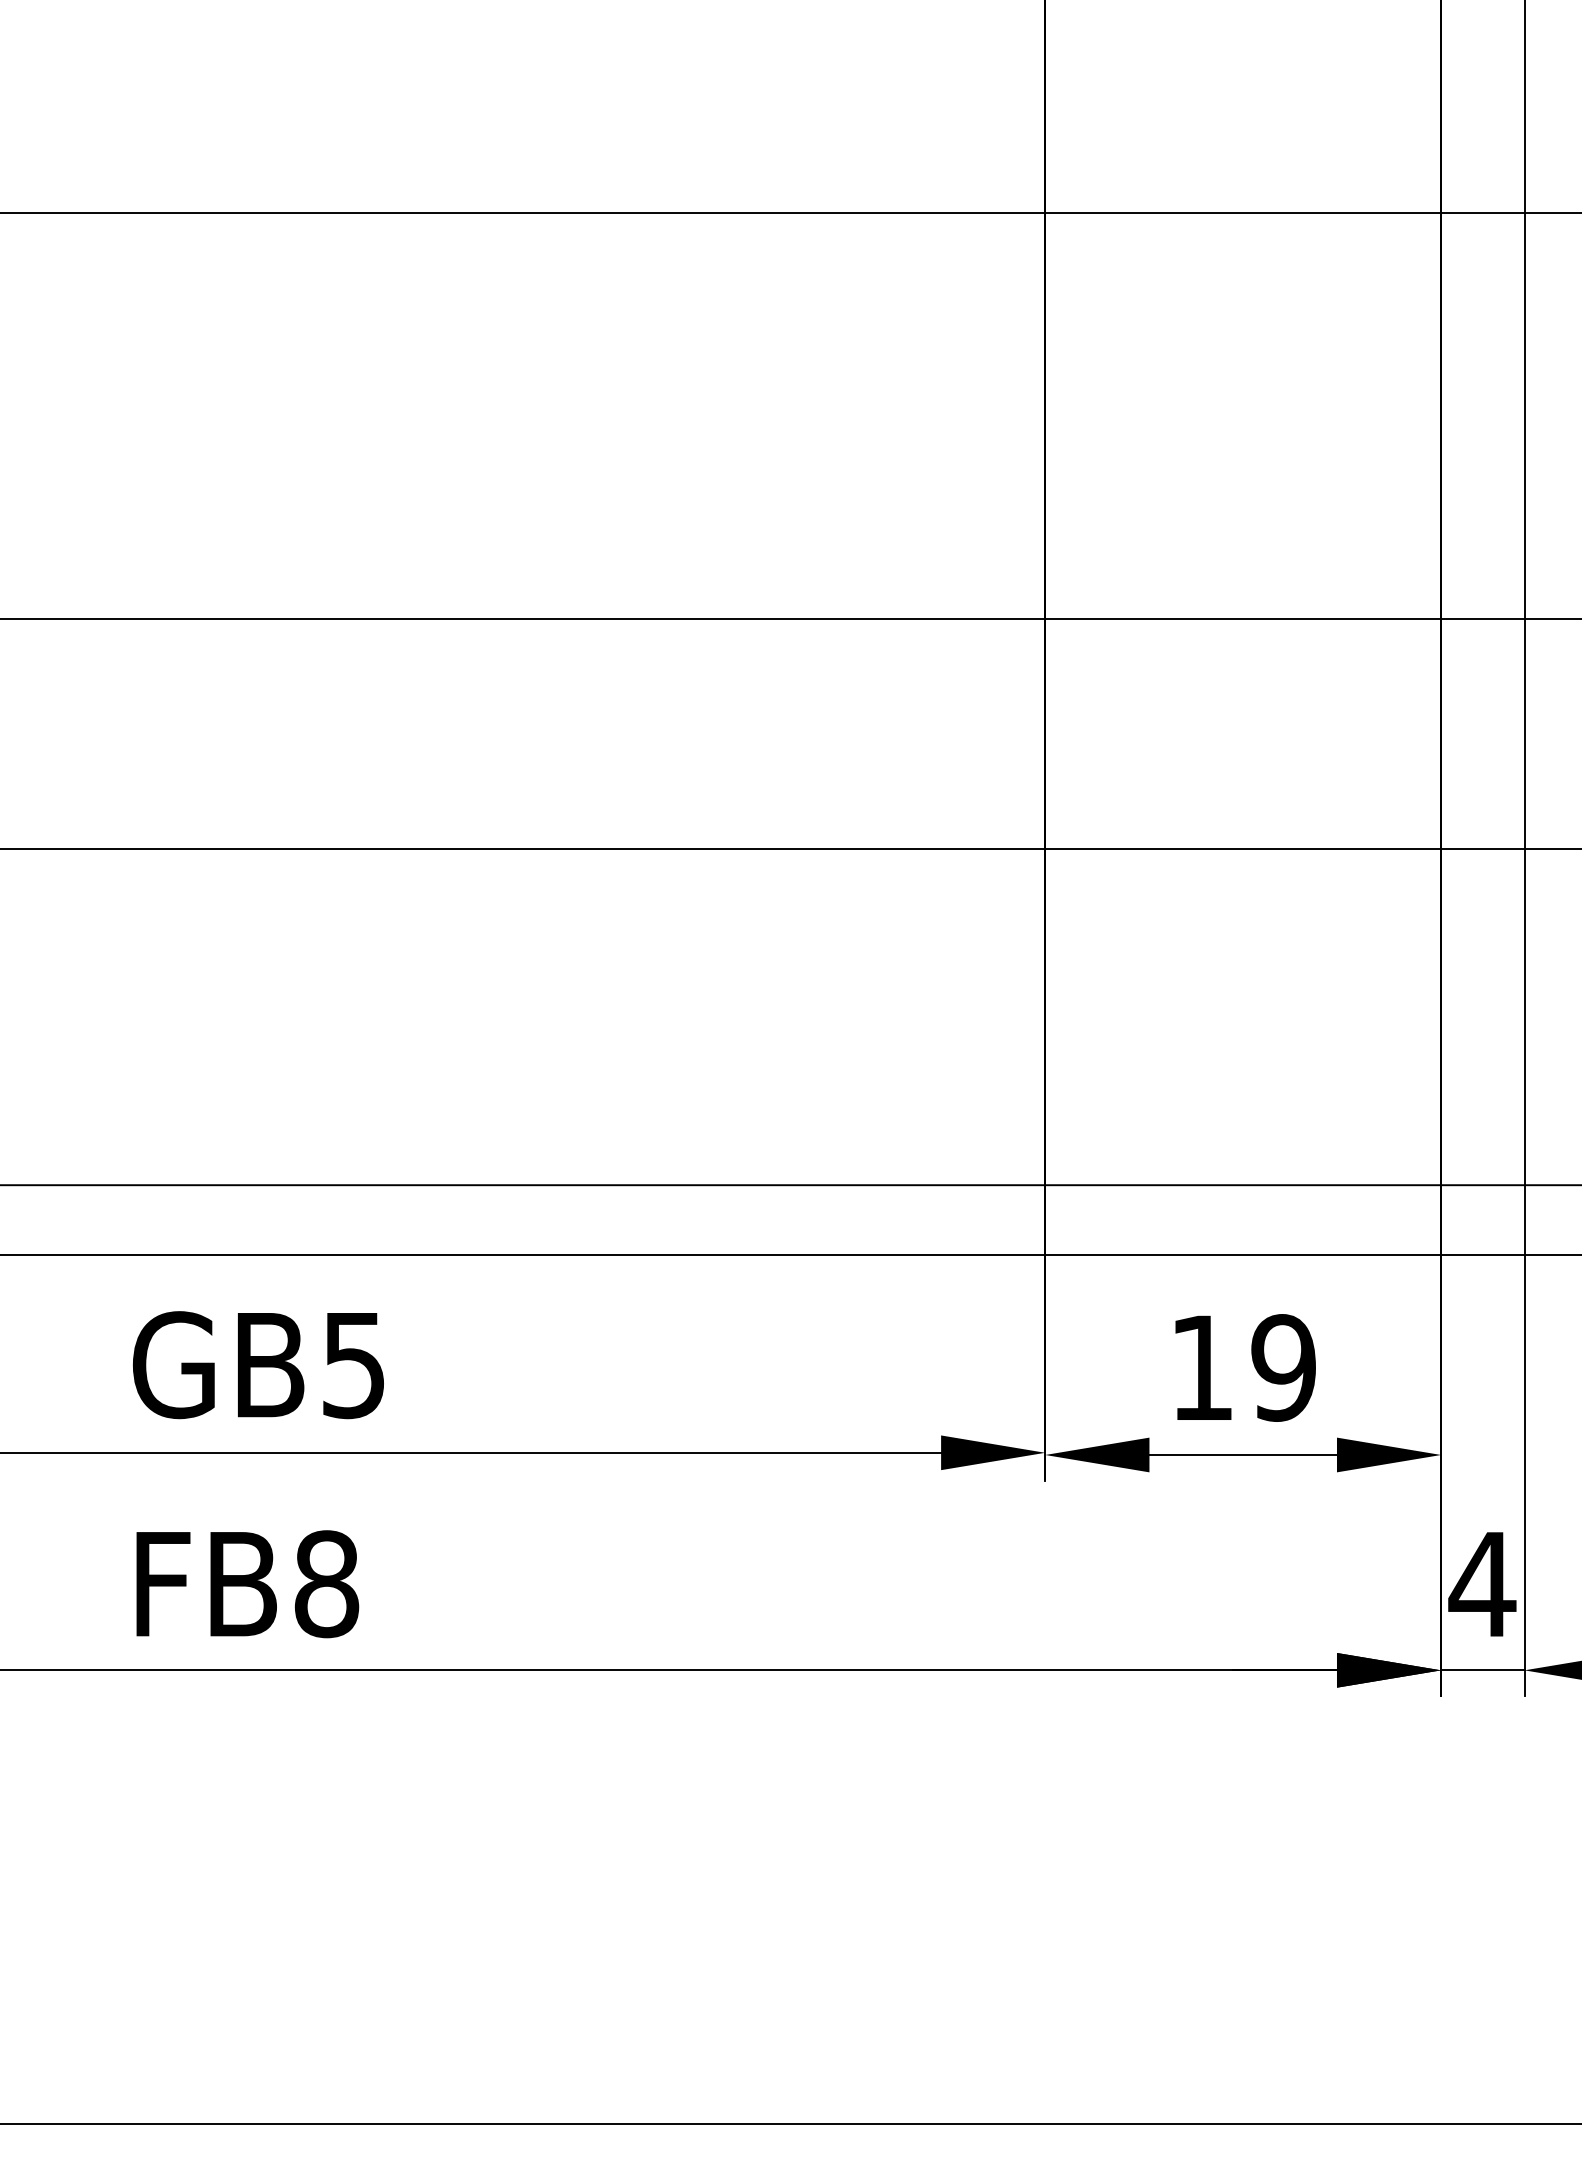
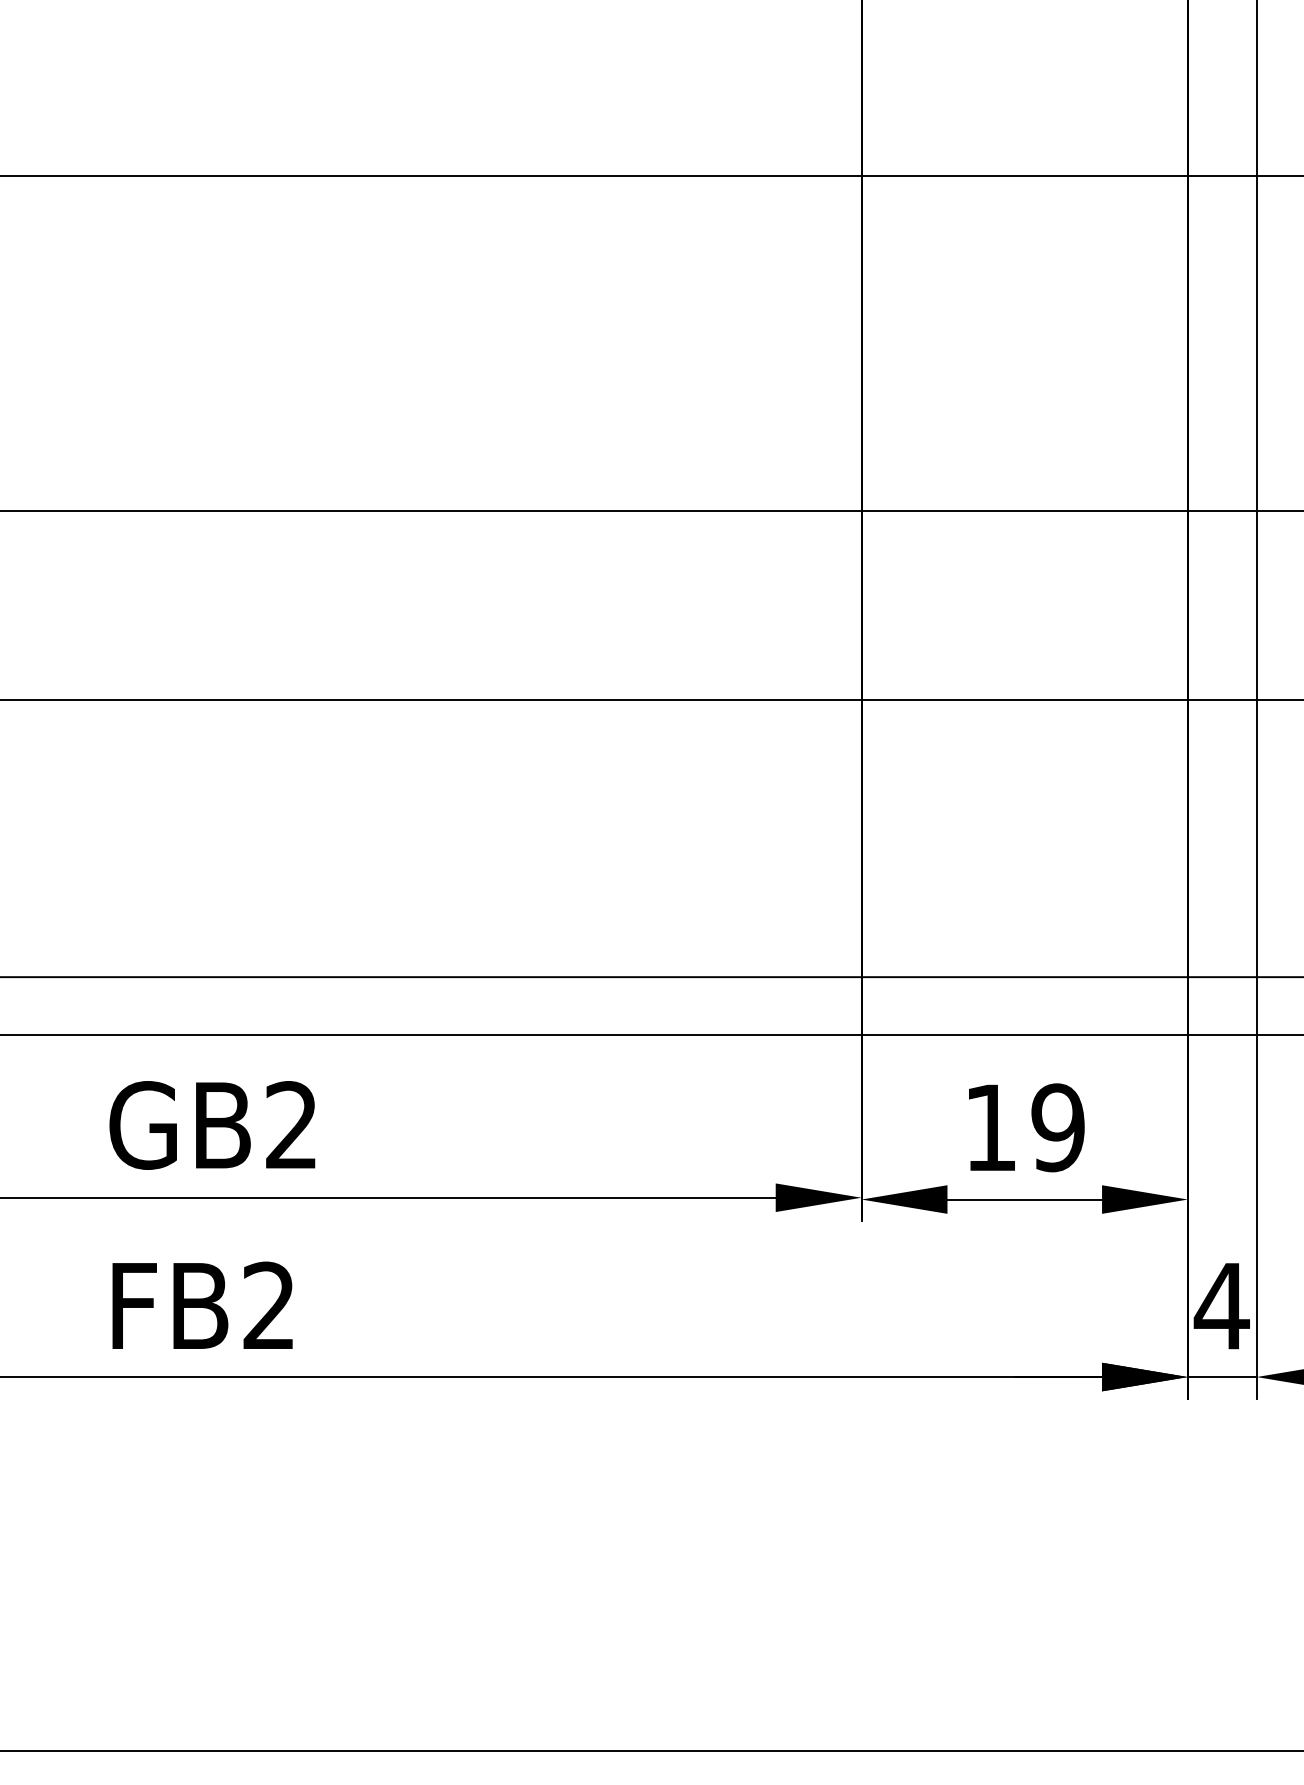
text: (352, 1365) -> (290, 1125), GB5 -> GB2
text: (326, 1584) -> (269, 1306), FB8 -> FB2

